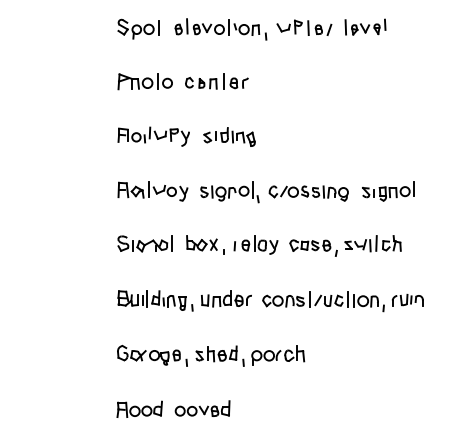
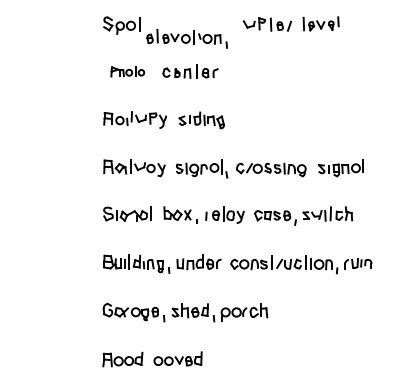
part: (220, 29) -> (186, 38), moved
part: (145, 81) -> (127, 71), size x0.7

